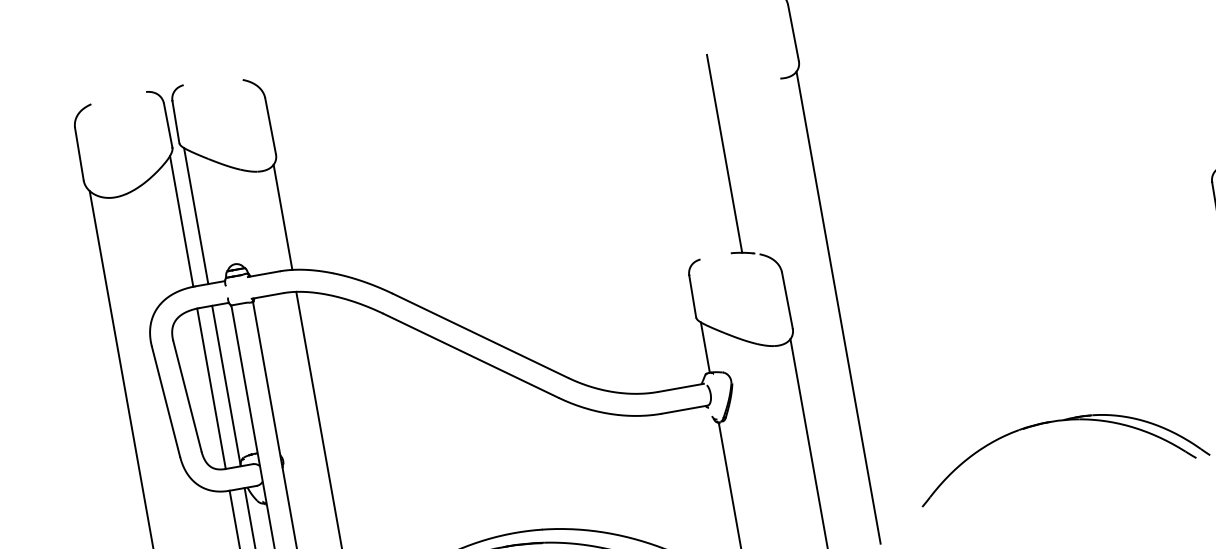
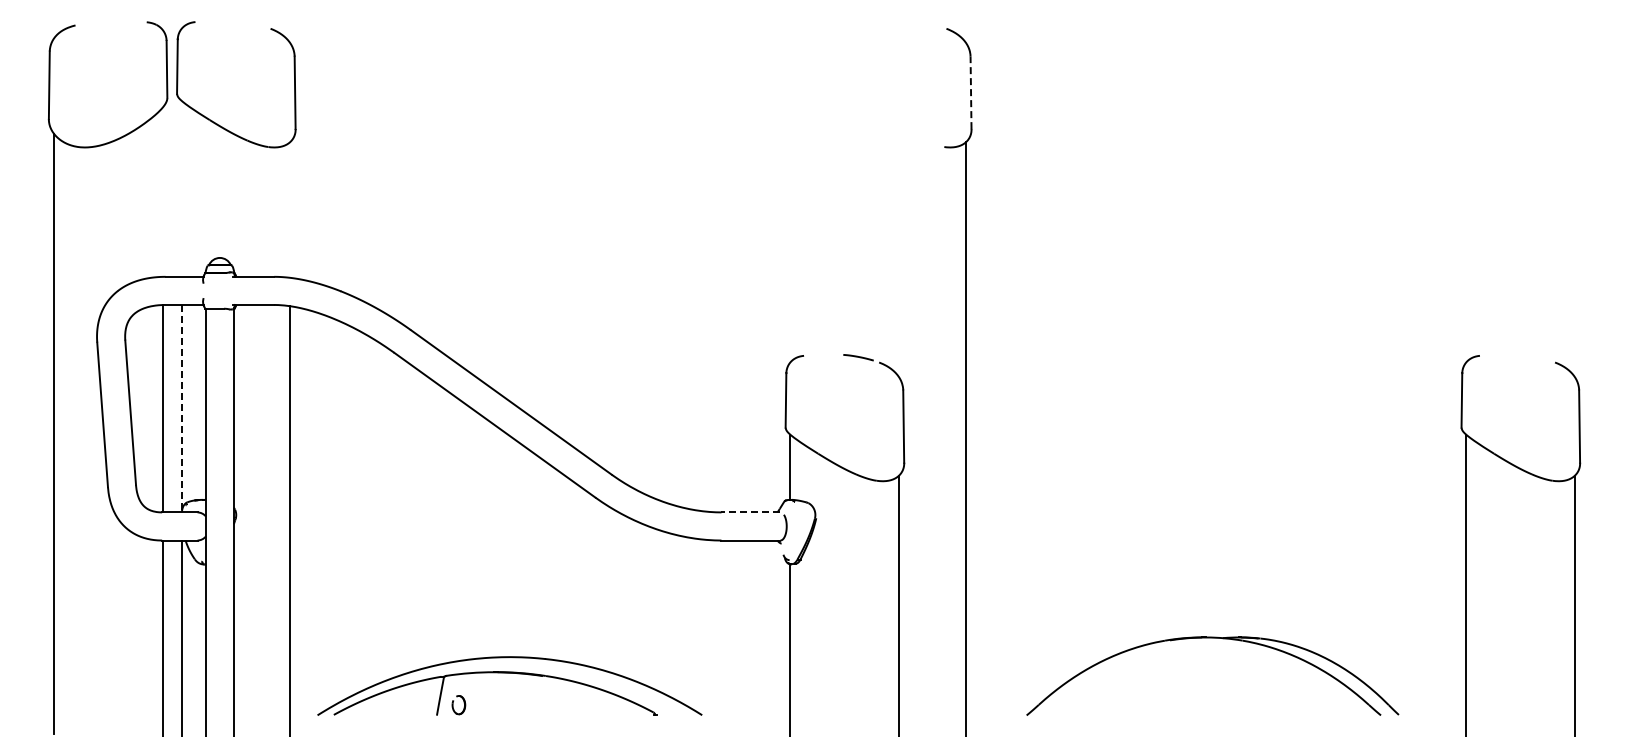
line: (793, 32) -> (971, 92), solid -> dashed
line: (724, 153) -> (857, 228), removed
line: (195, 215) -> (181, 188), removed
line: (283, 217) -> (290, 209), removed
line: (181, 220) -> (162, 191), removed
line: (226, 385) -> (181, 408), solid -> dashed
line: (680, 388) -> (750, 512), solid -> dashed

